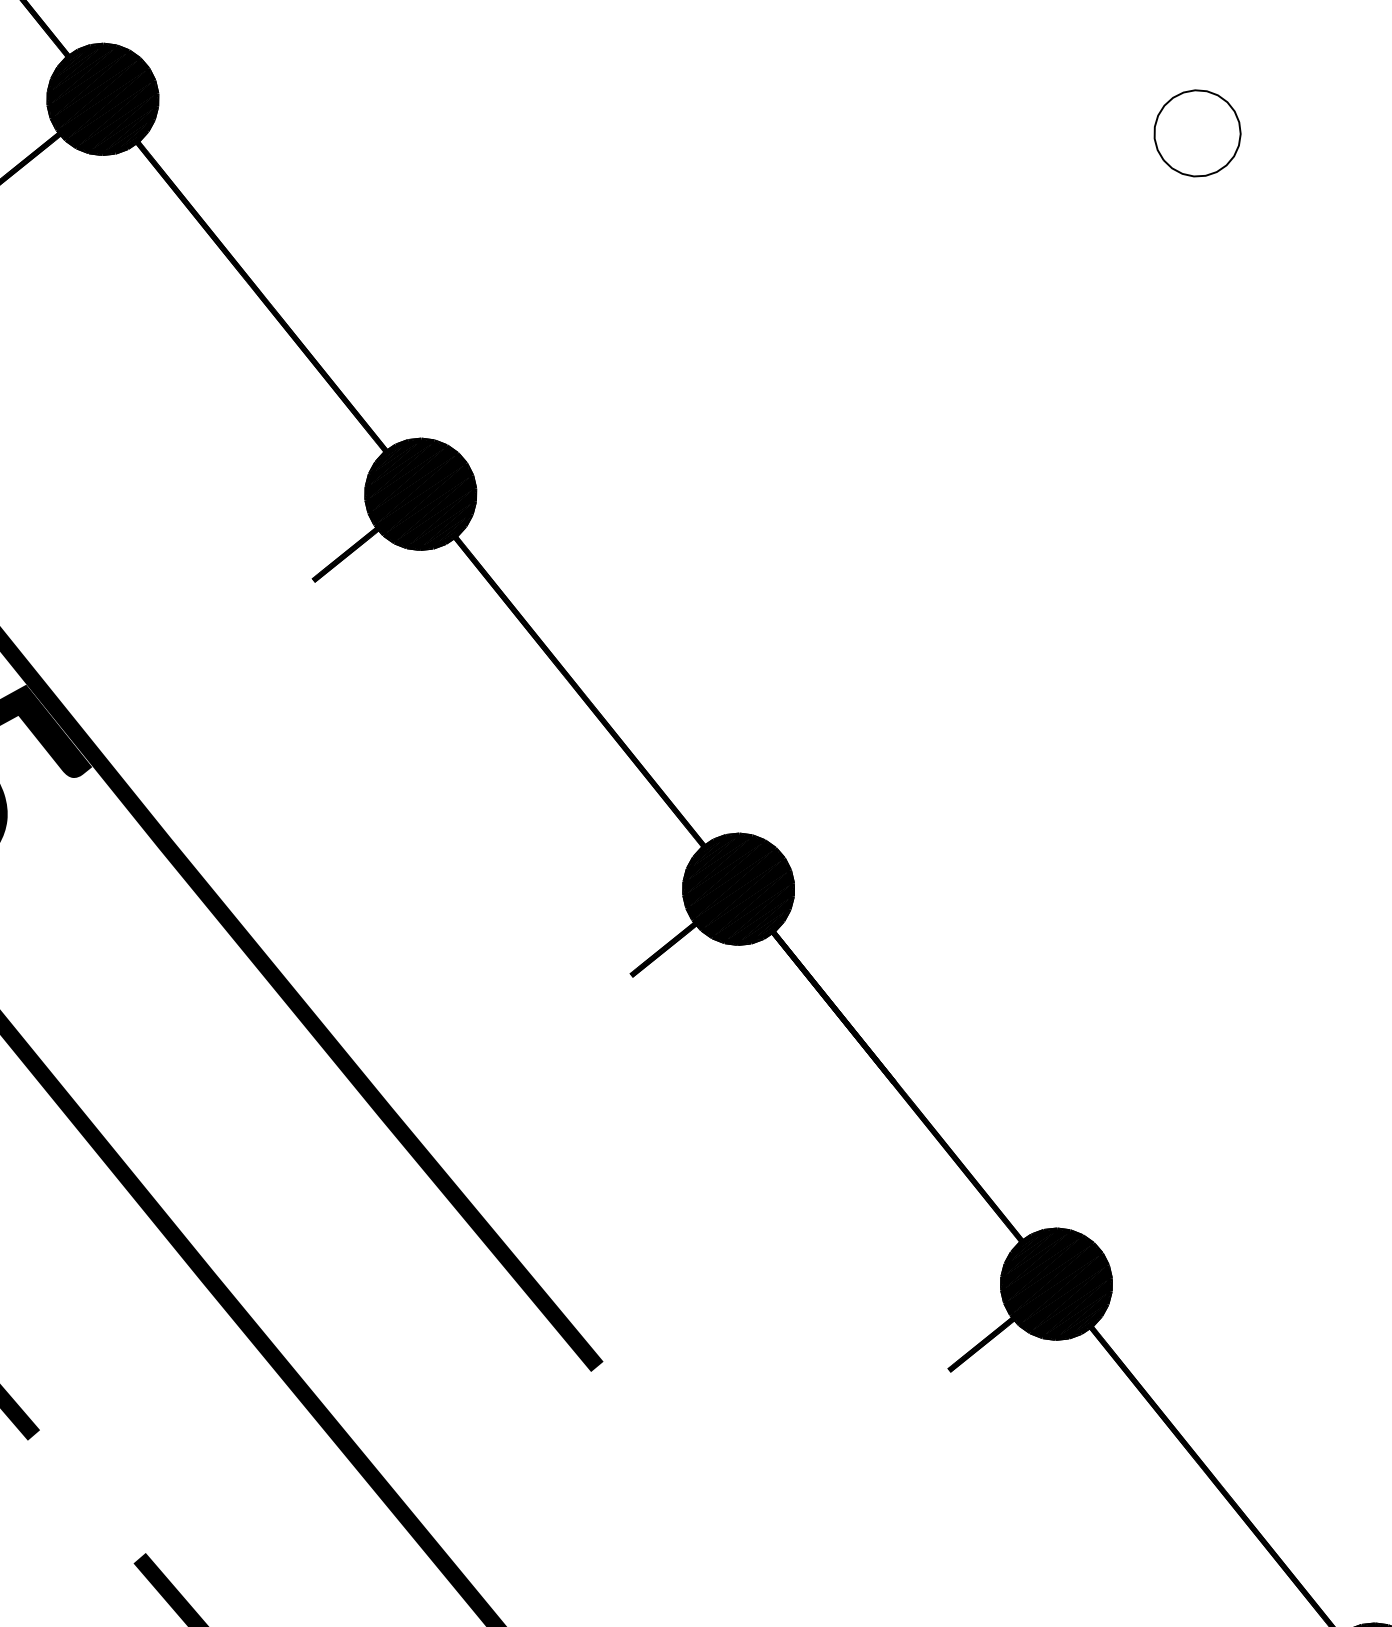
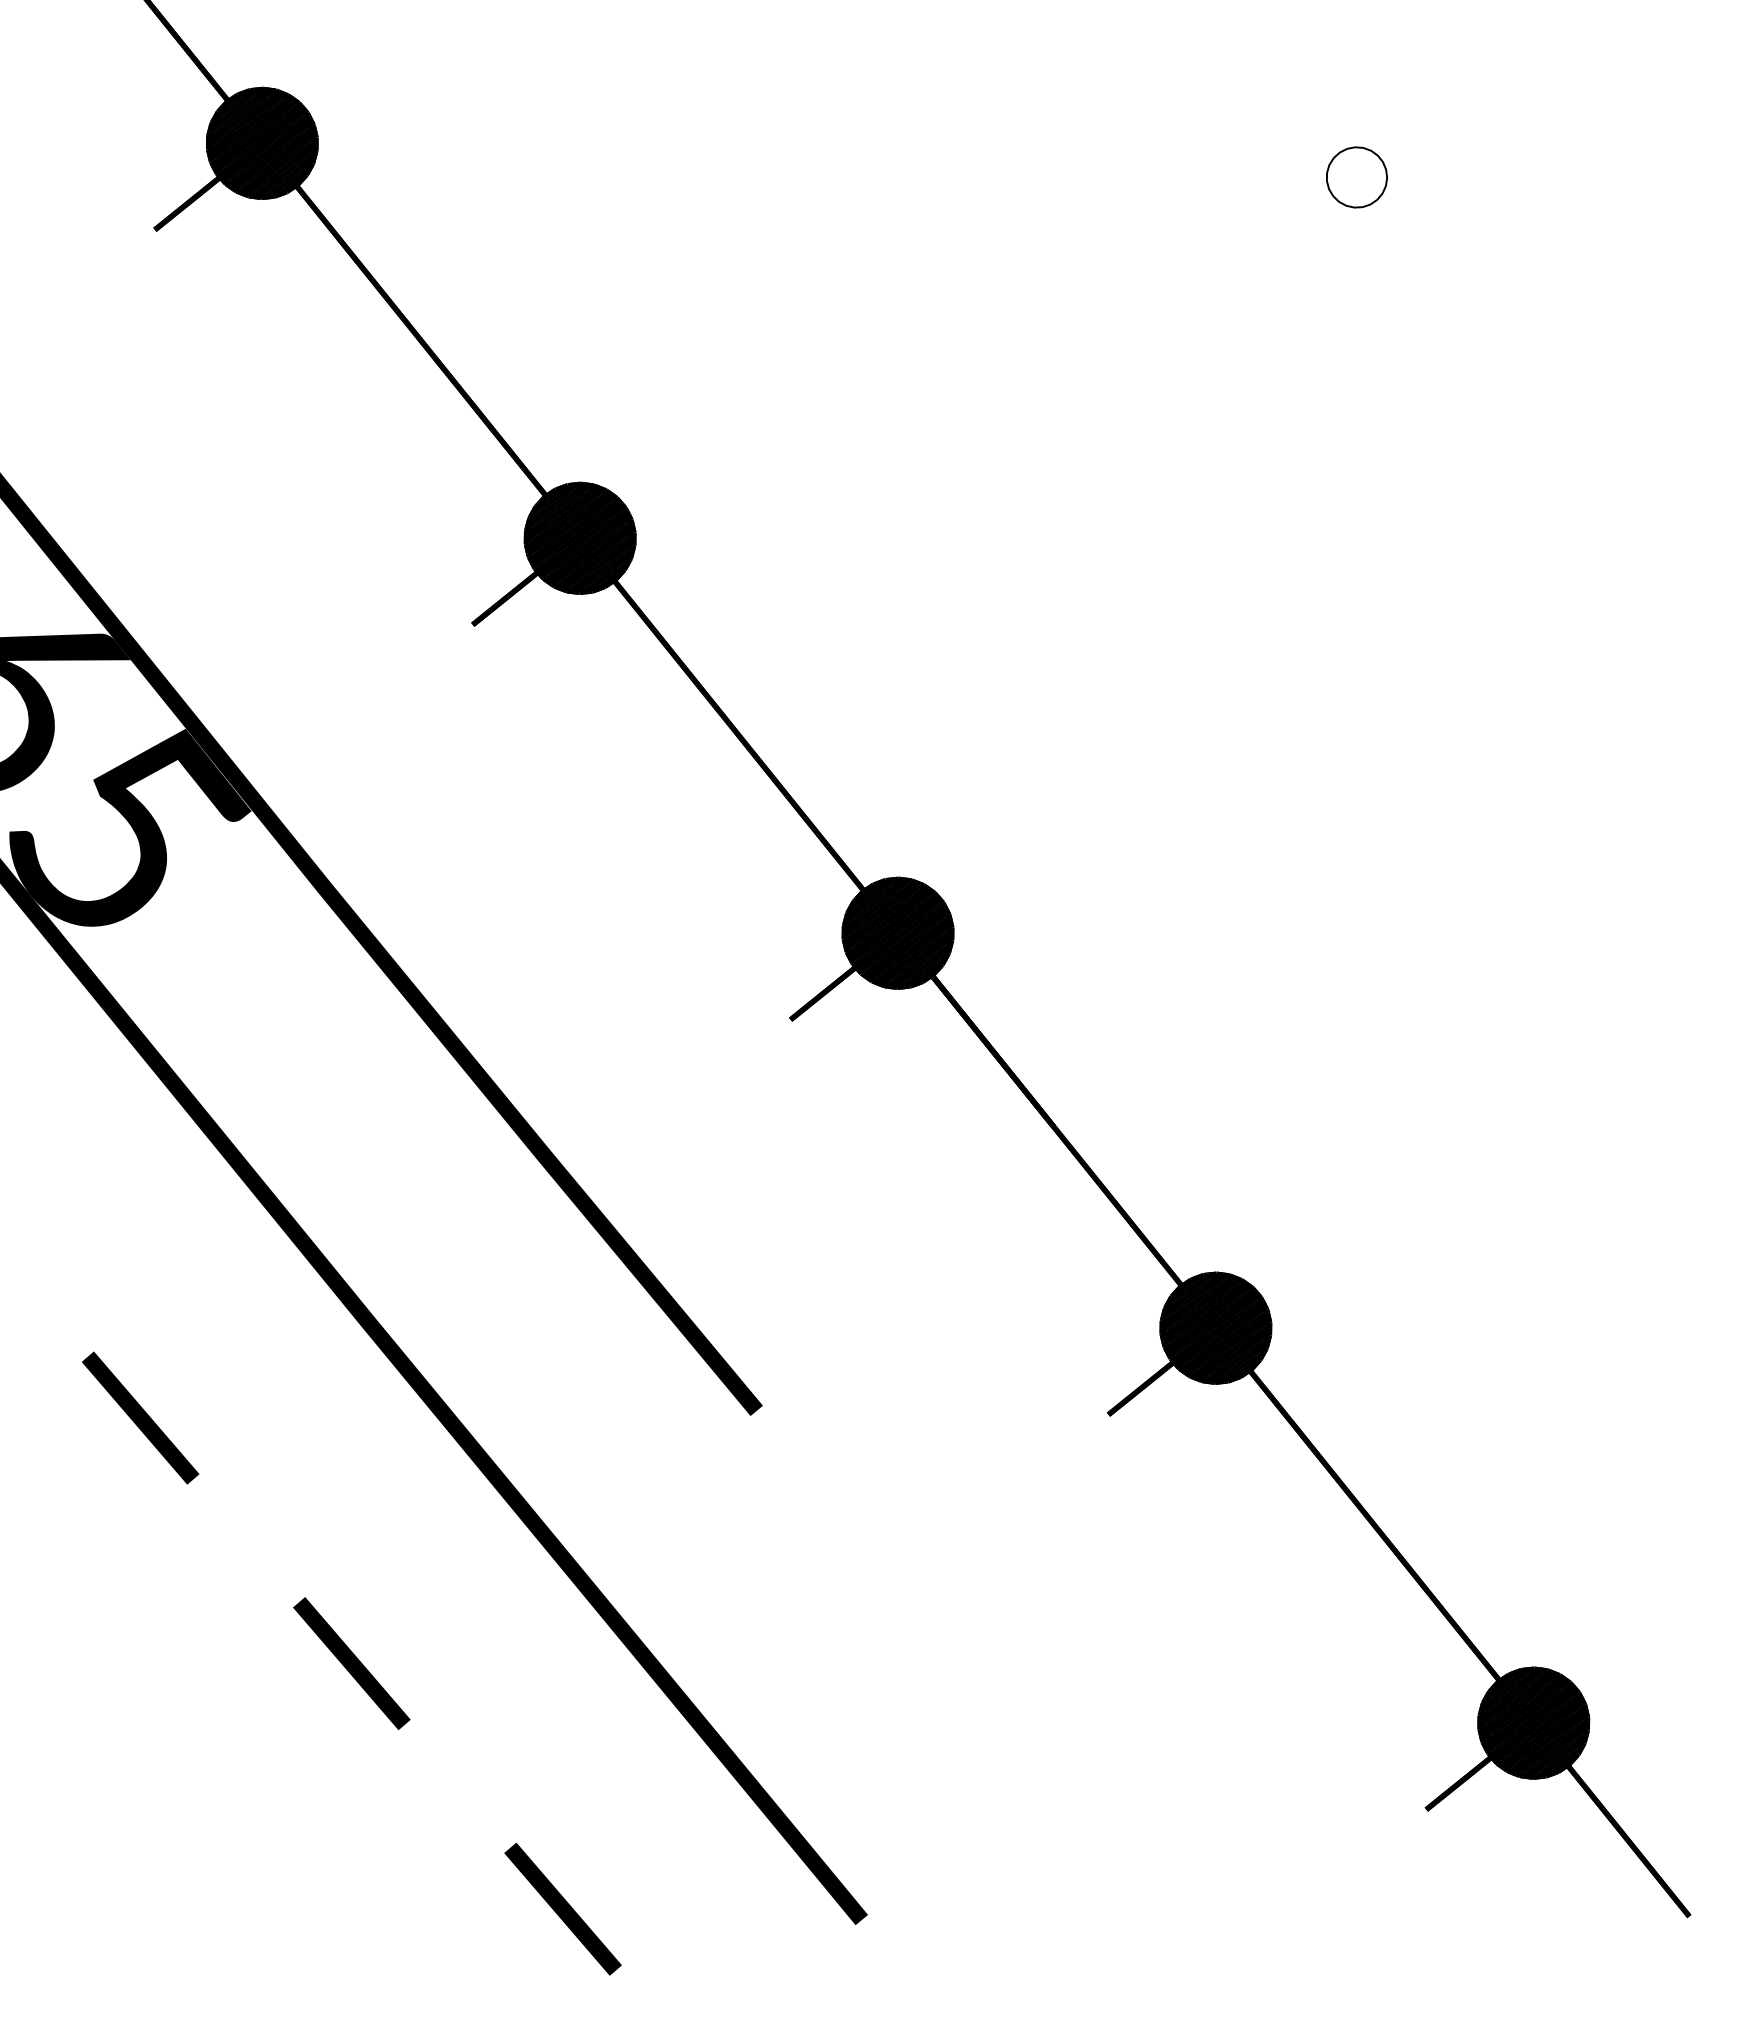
part: (1197, 133) -> (1356, 177), size x0.7

